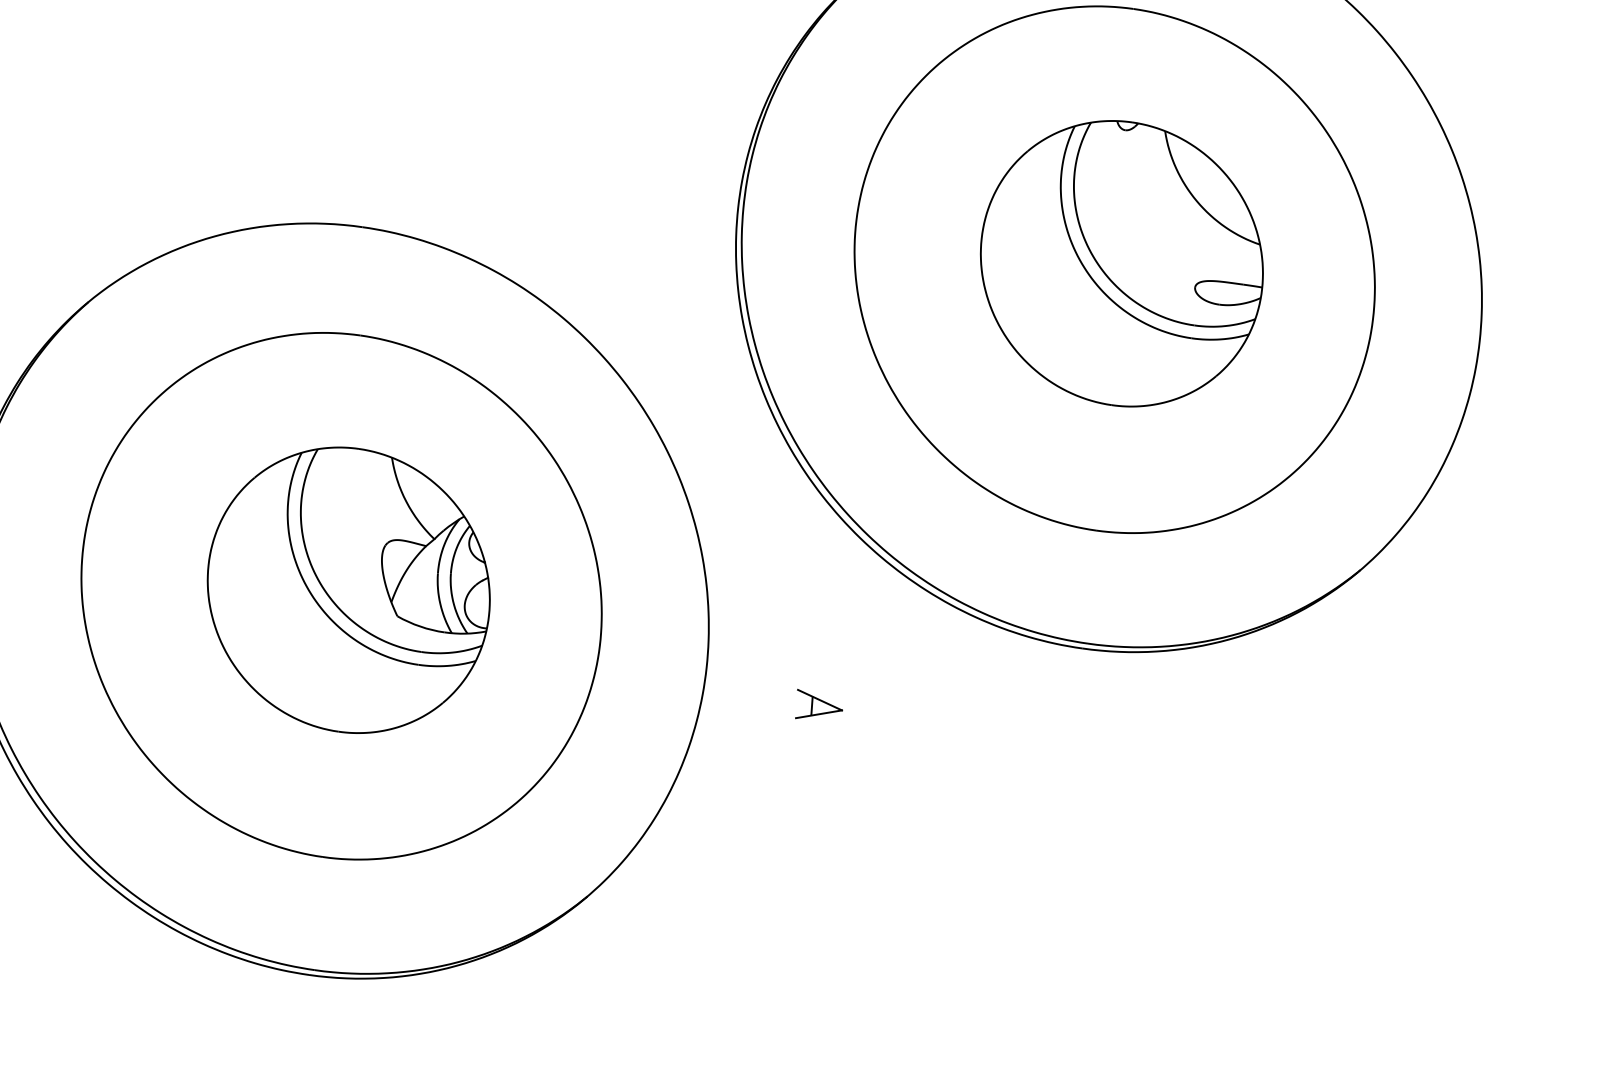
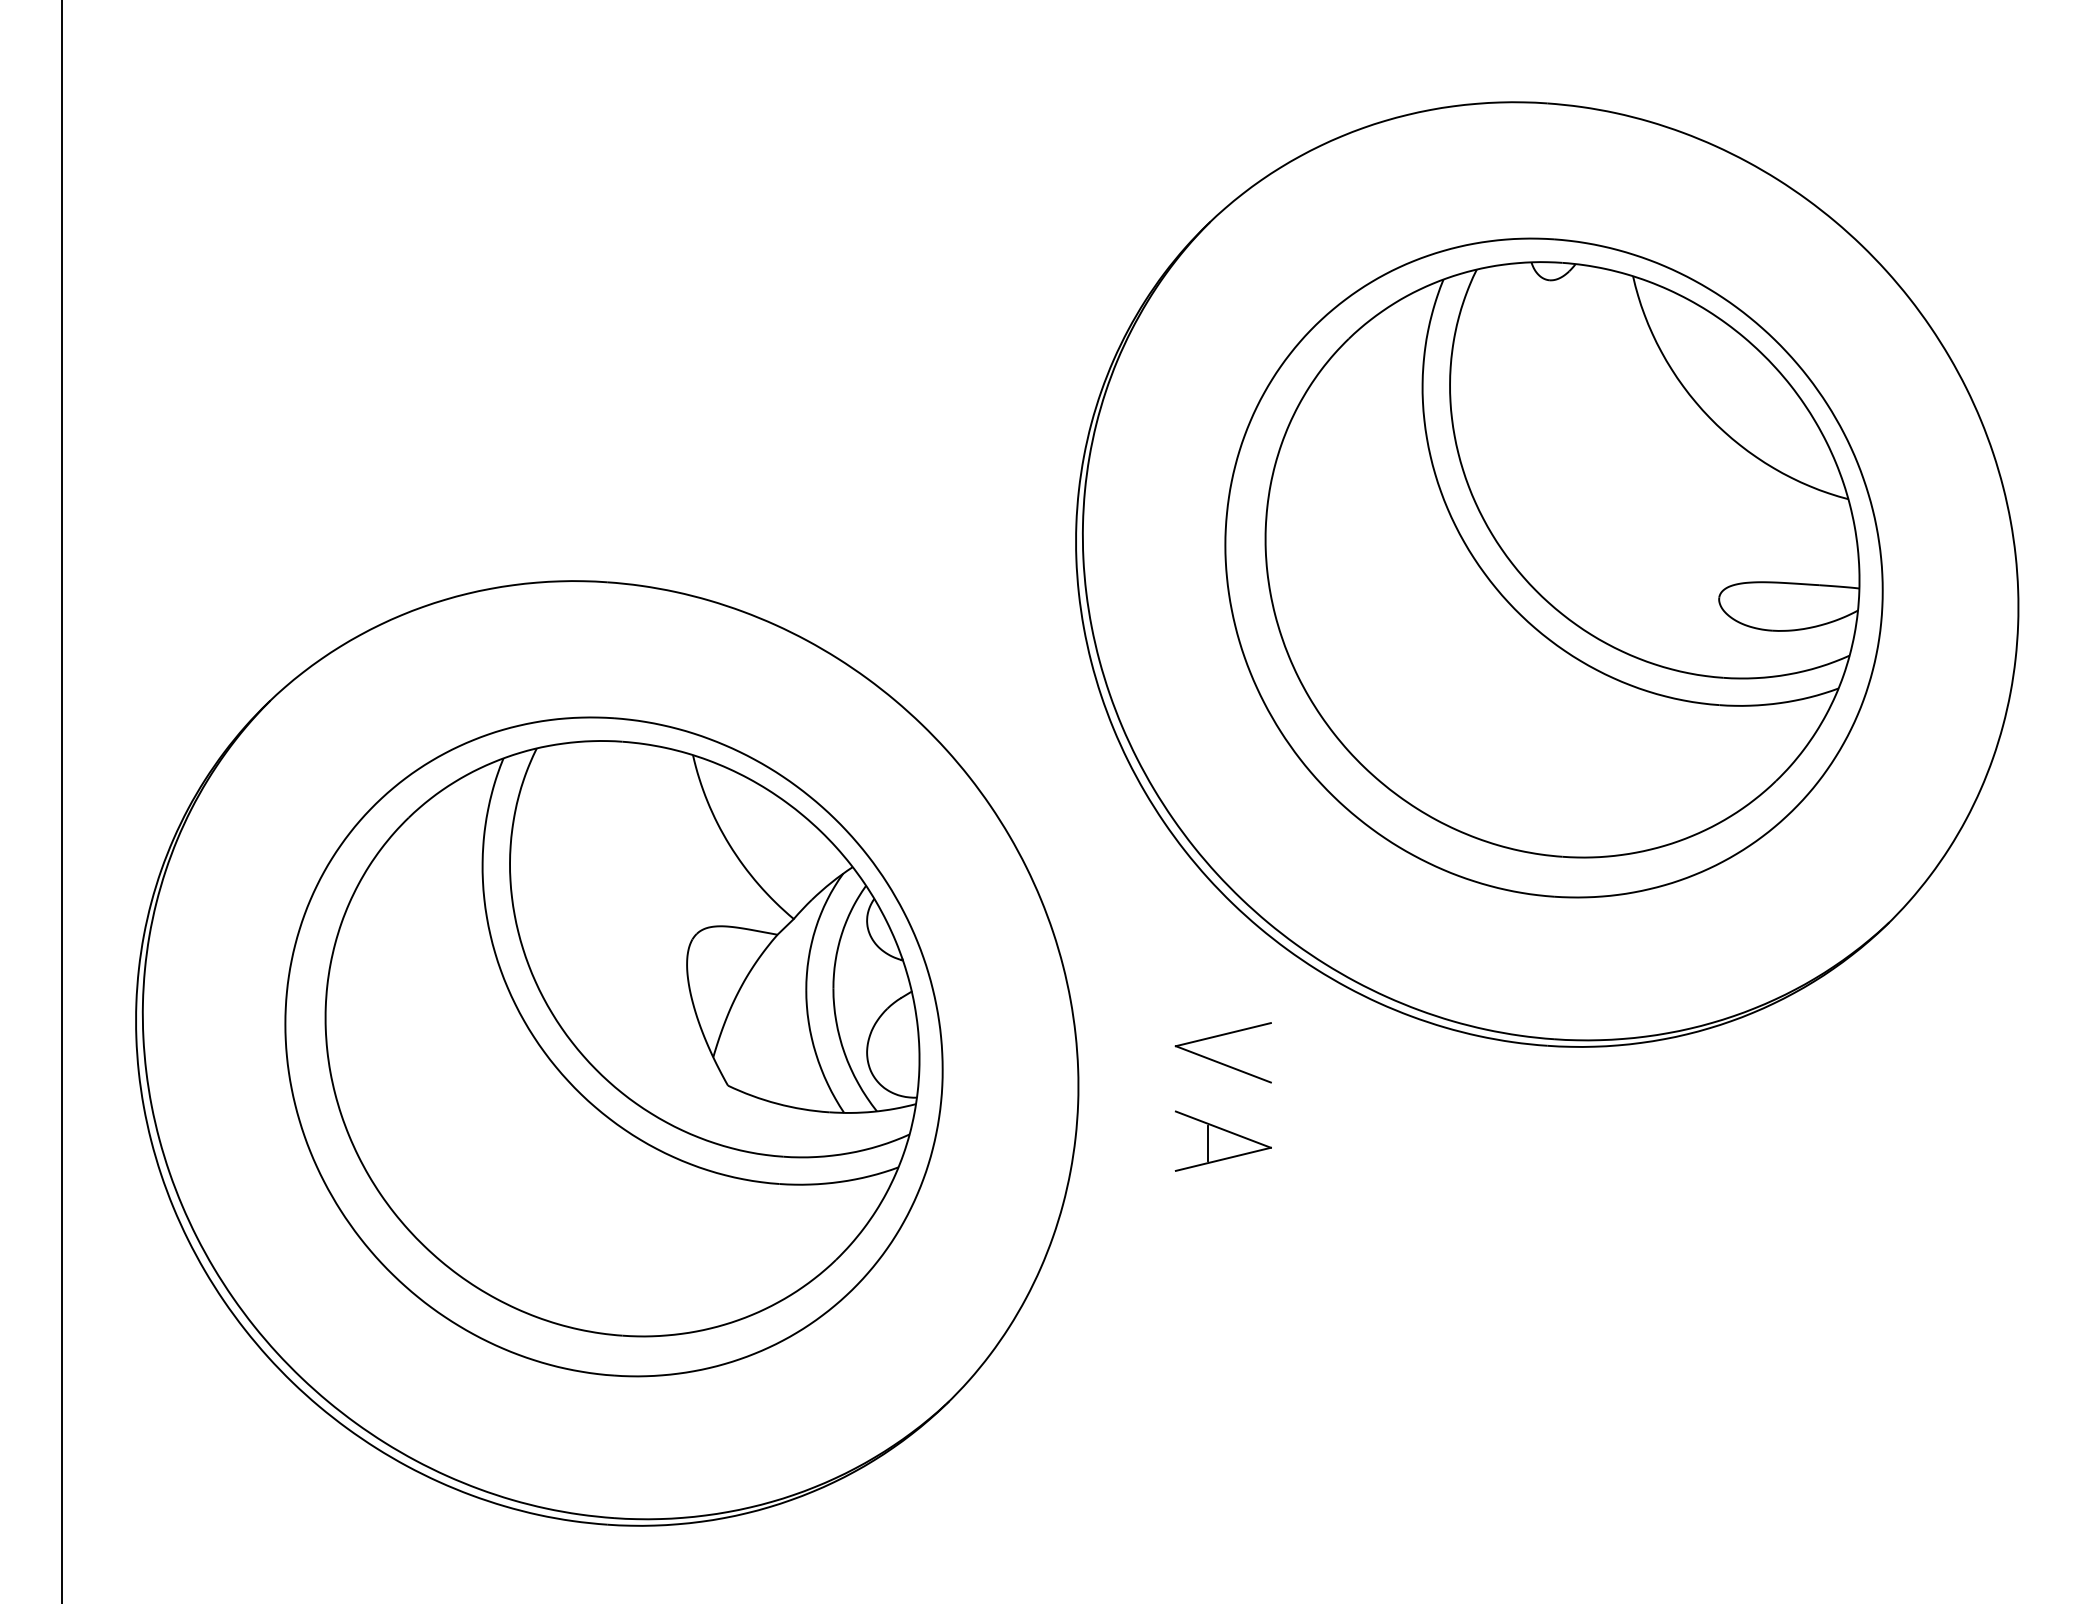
part: (1121, 263) -> (1562, 559), size x1.67
part: (348, 590) -> (622, 1038), size x1.67
part: (821, 642) -> (1219, 1061), added
part: (819, 705) -> (1222, 1140), size x1.67

